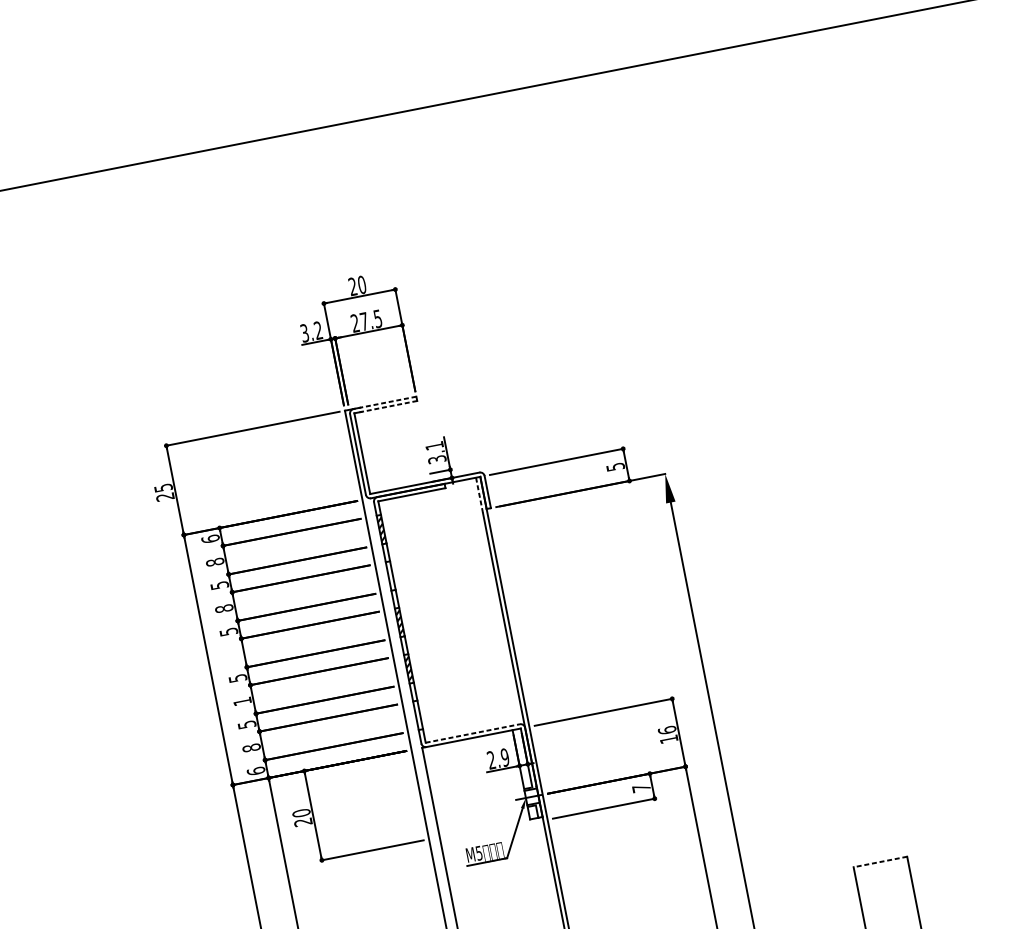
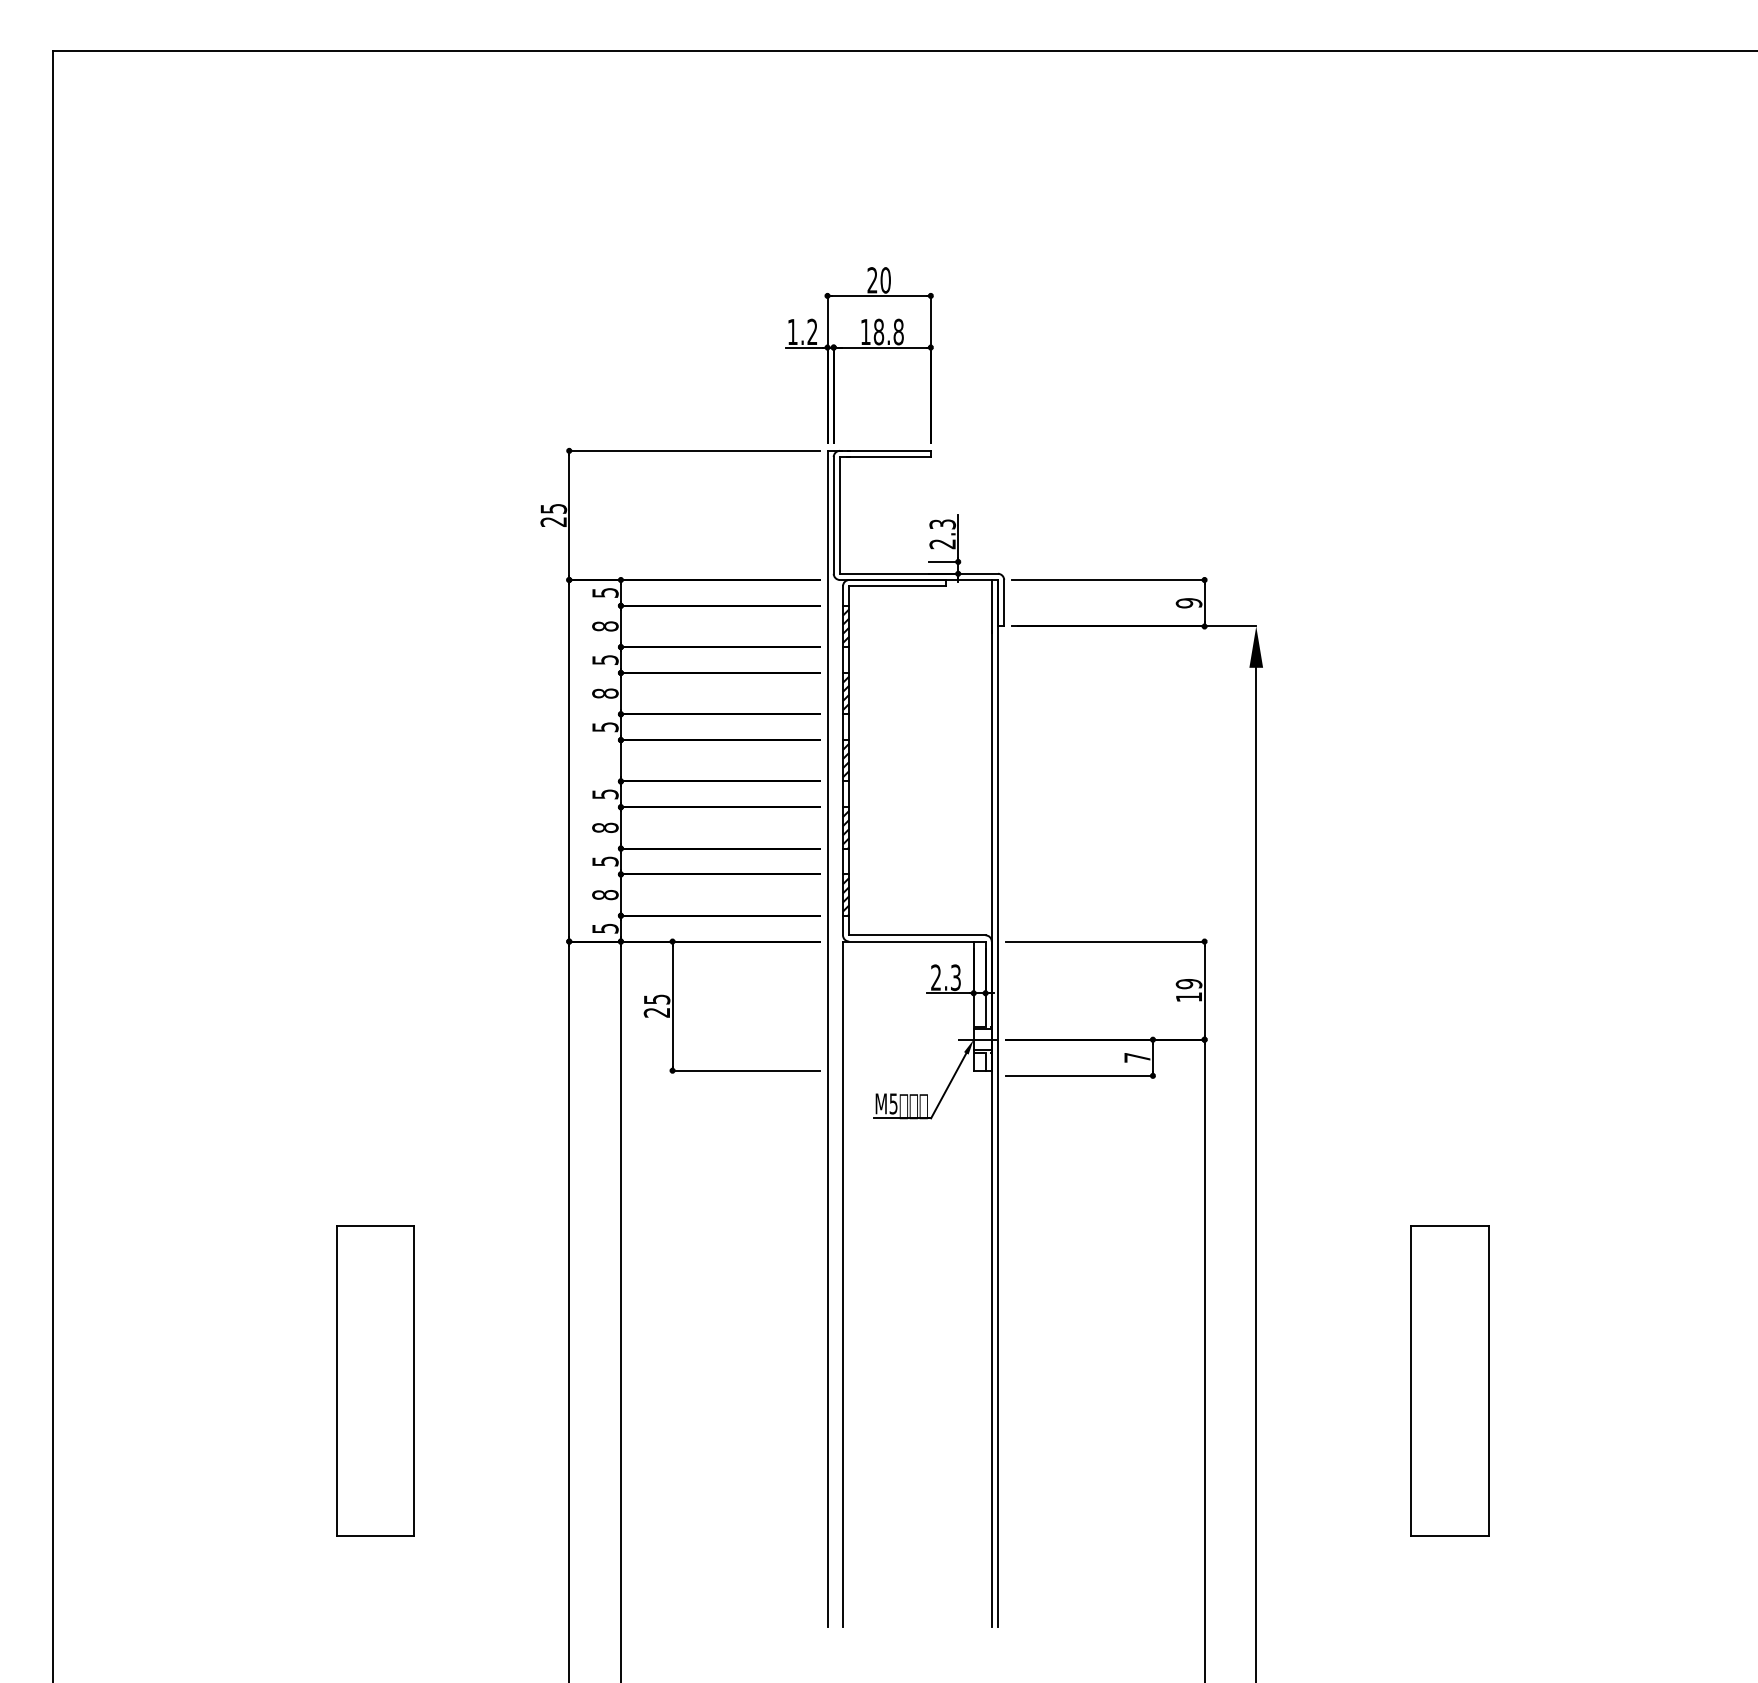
text: (366, 320) -> (881, 331), 27.5 -> 18.8
text: (304, 332) -> (792, 331), 3.2 -> 1.2
line: (387, 402) -> (889, 450), dashed -> solid
line: (388, 406) -> (889, 457), dashed -> solid
text: (435, 452) -> (942, 534), 3.1 -> 2.3
text: (615, 467) -> (1188, 603), 5 -> 9
line: (479, 496) -> (991, 606), dashed -> solid
text: (210, 538) -> (605, 592), 6 -> 5
hatch: (391, 575) -> (846, 693), added
text: (242, 701) -> (605, 827), 1 -> 8
hatch: (418, 714) -> (846, 894), added
text: (666, 730) -> (1188, 983), 16 -> 19
line: (472, 733) -> (917, 935), dashed -> solid
text: (504, 757) -> (955, 977), 2.9 -> 2.3
text: (256, 771) -> (605, 928), 6 -> 5
text: (301, 813) -> (656, 999), 20 -> 25
line: (880, 861) -> (1449, 1225), dashed -> solid

